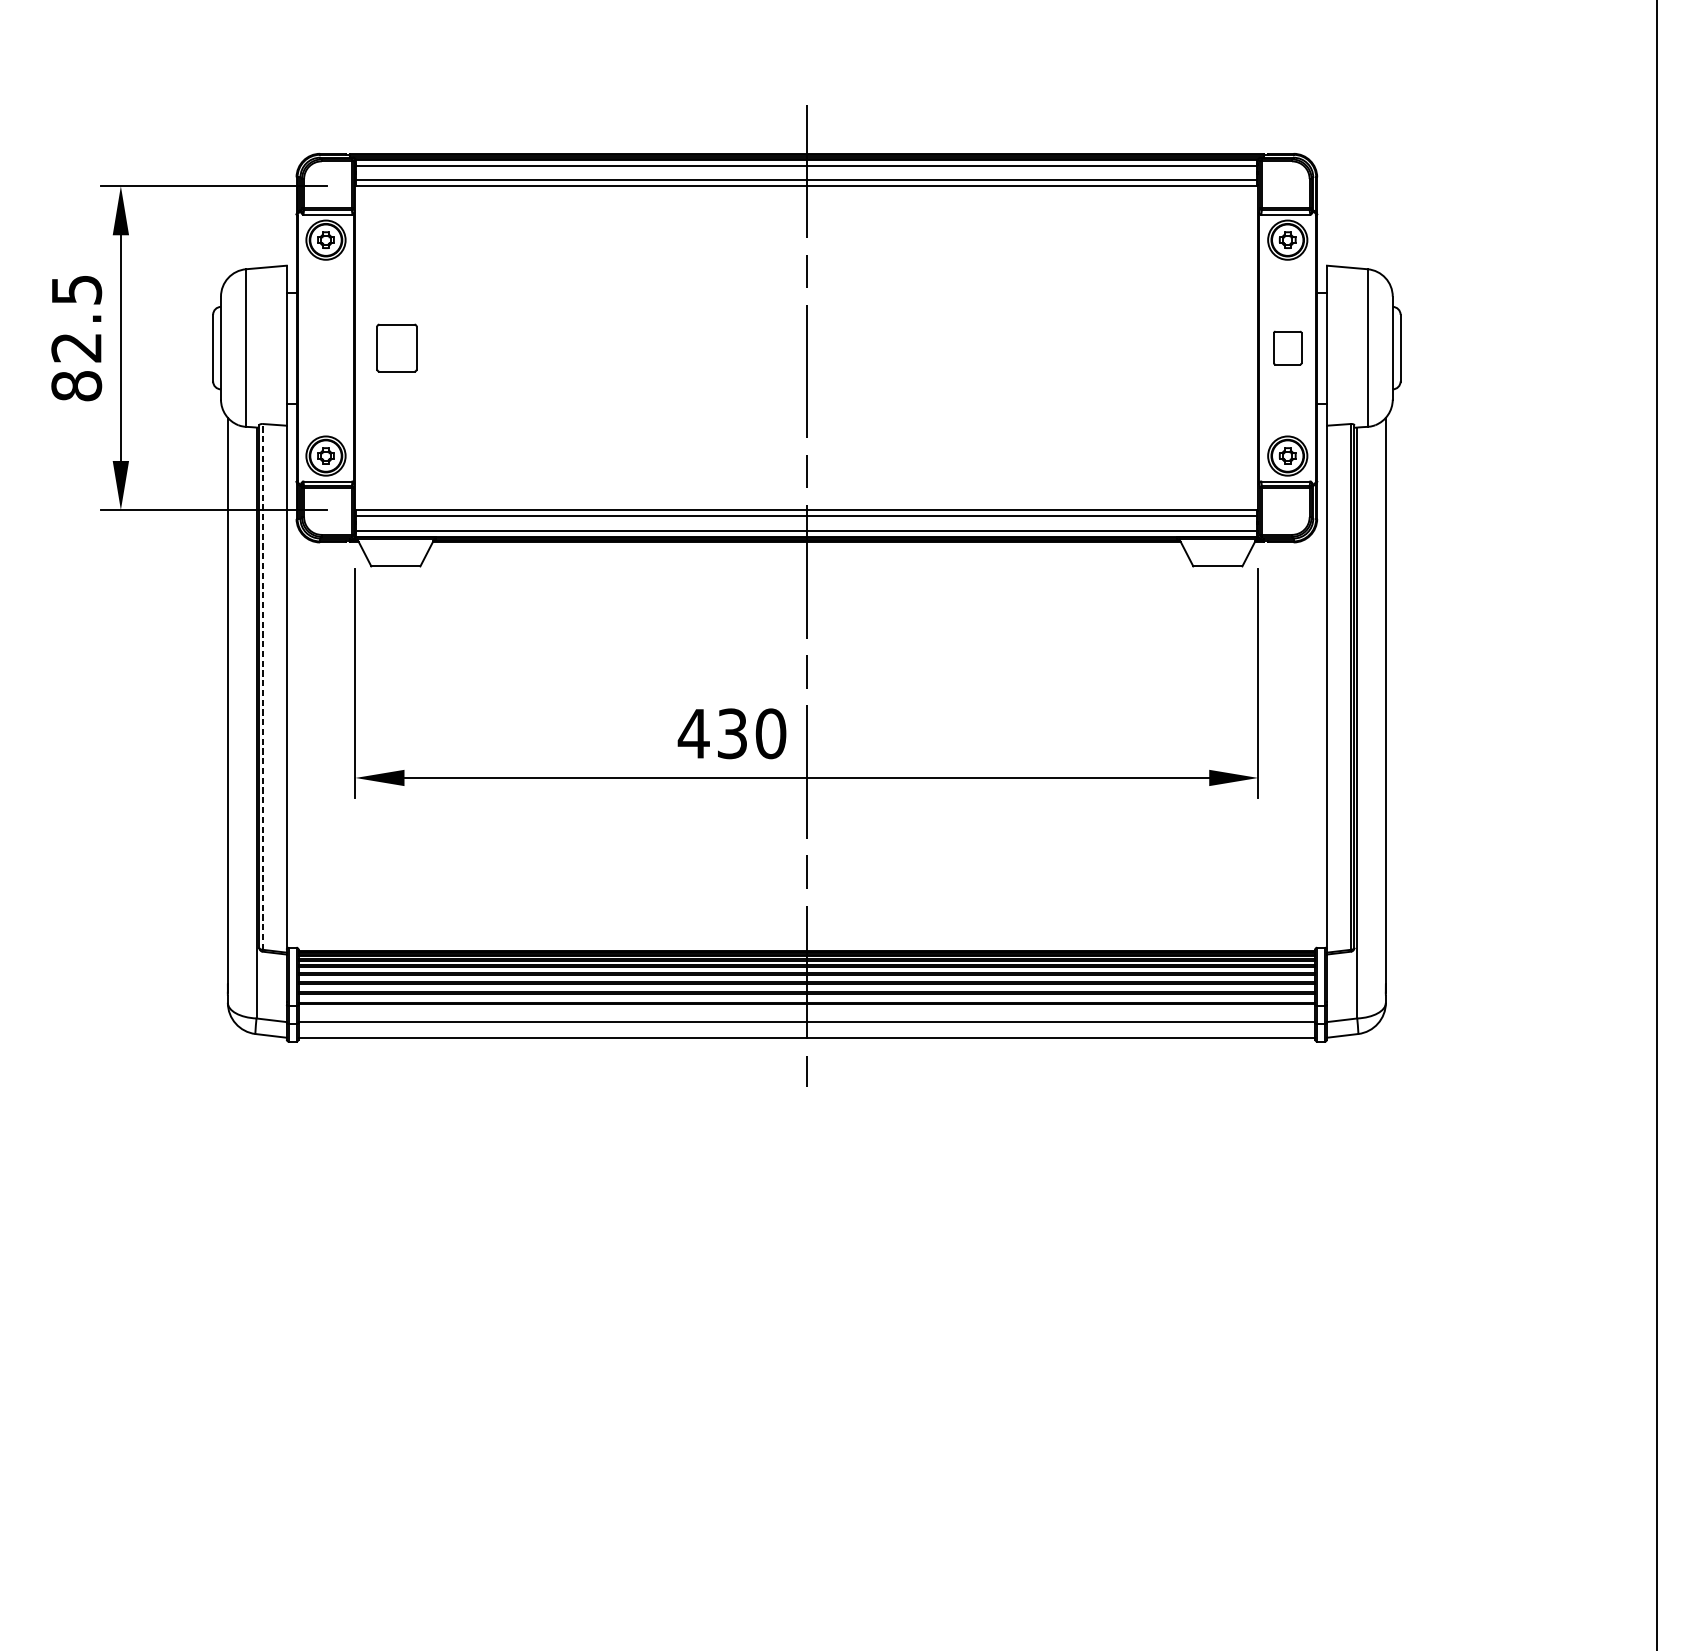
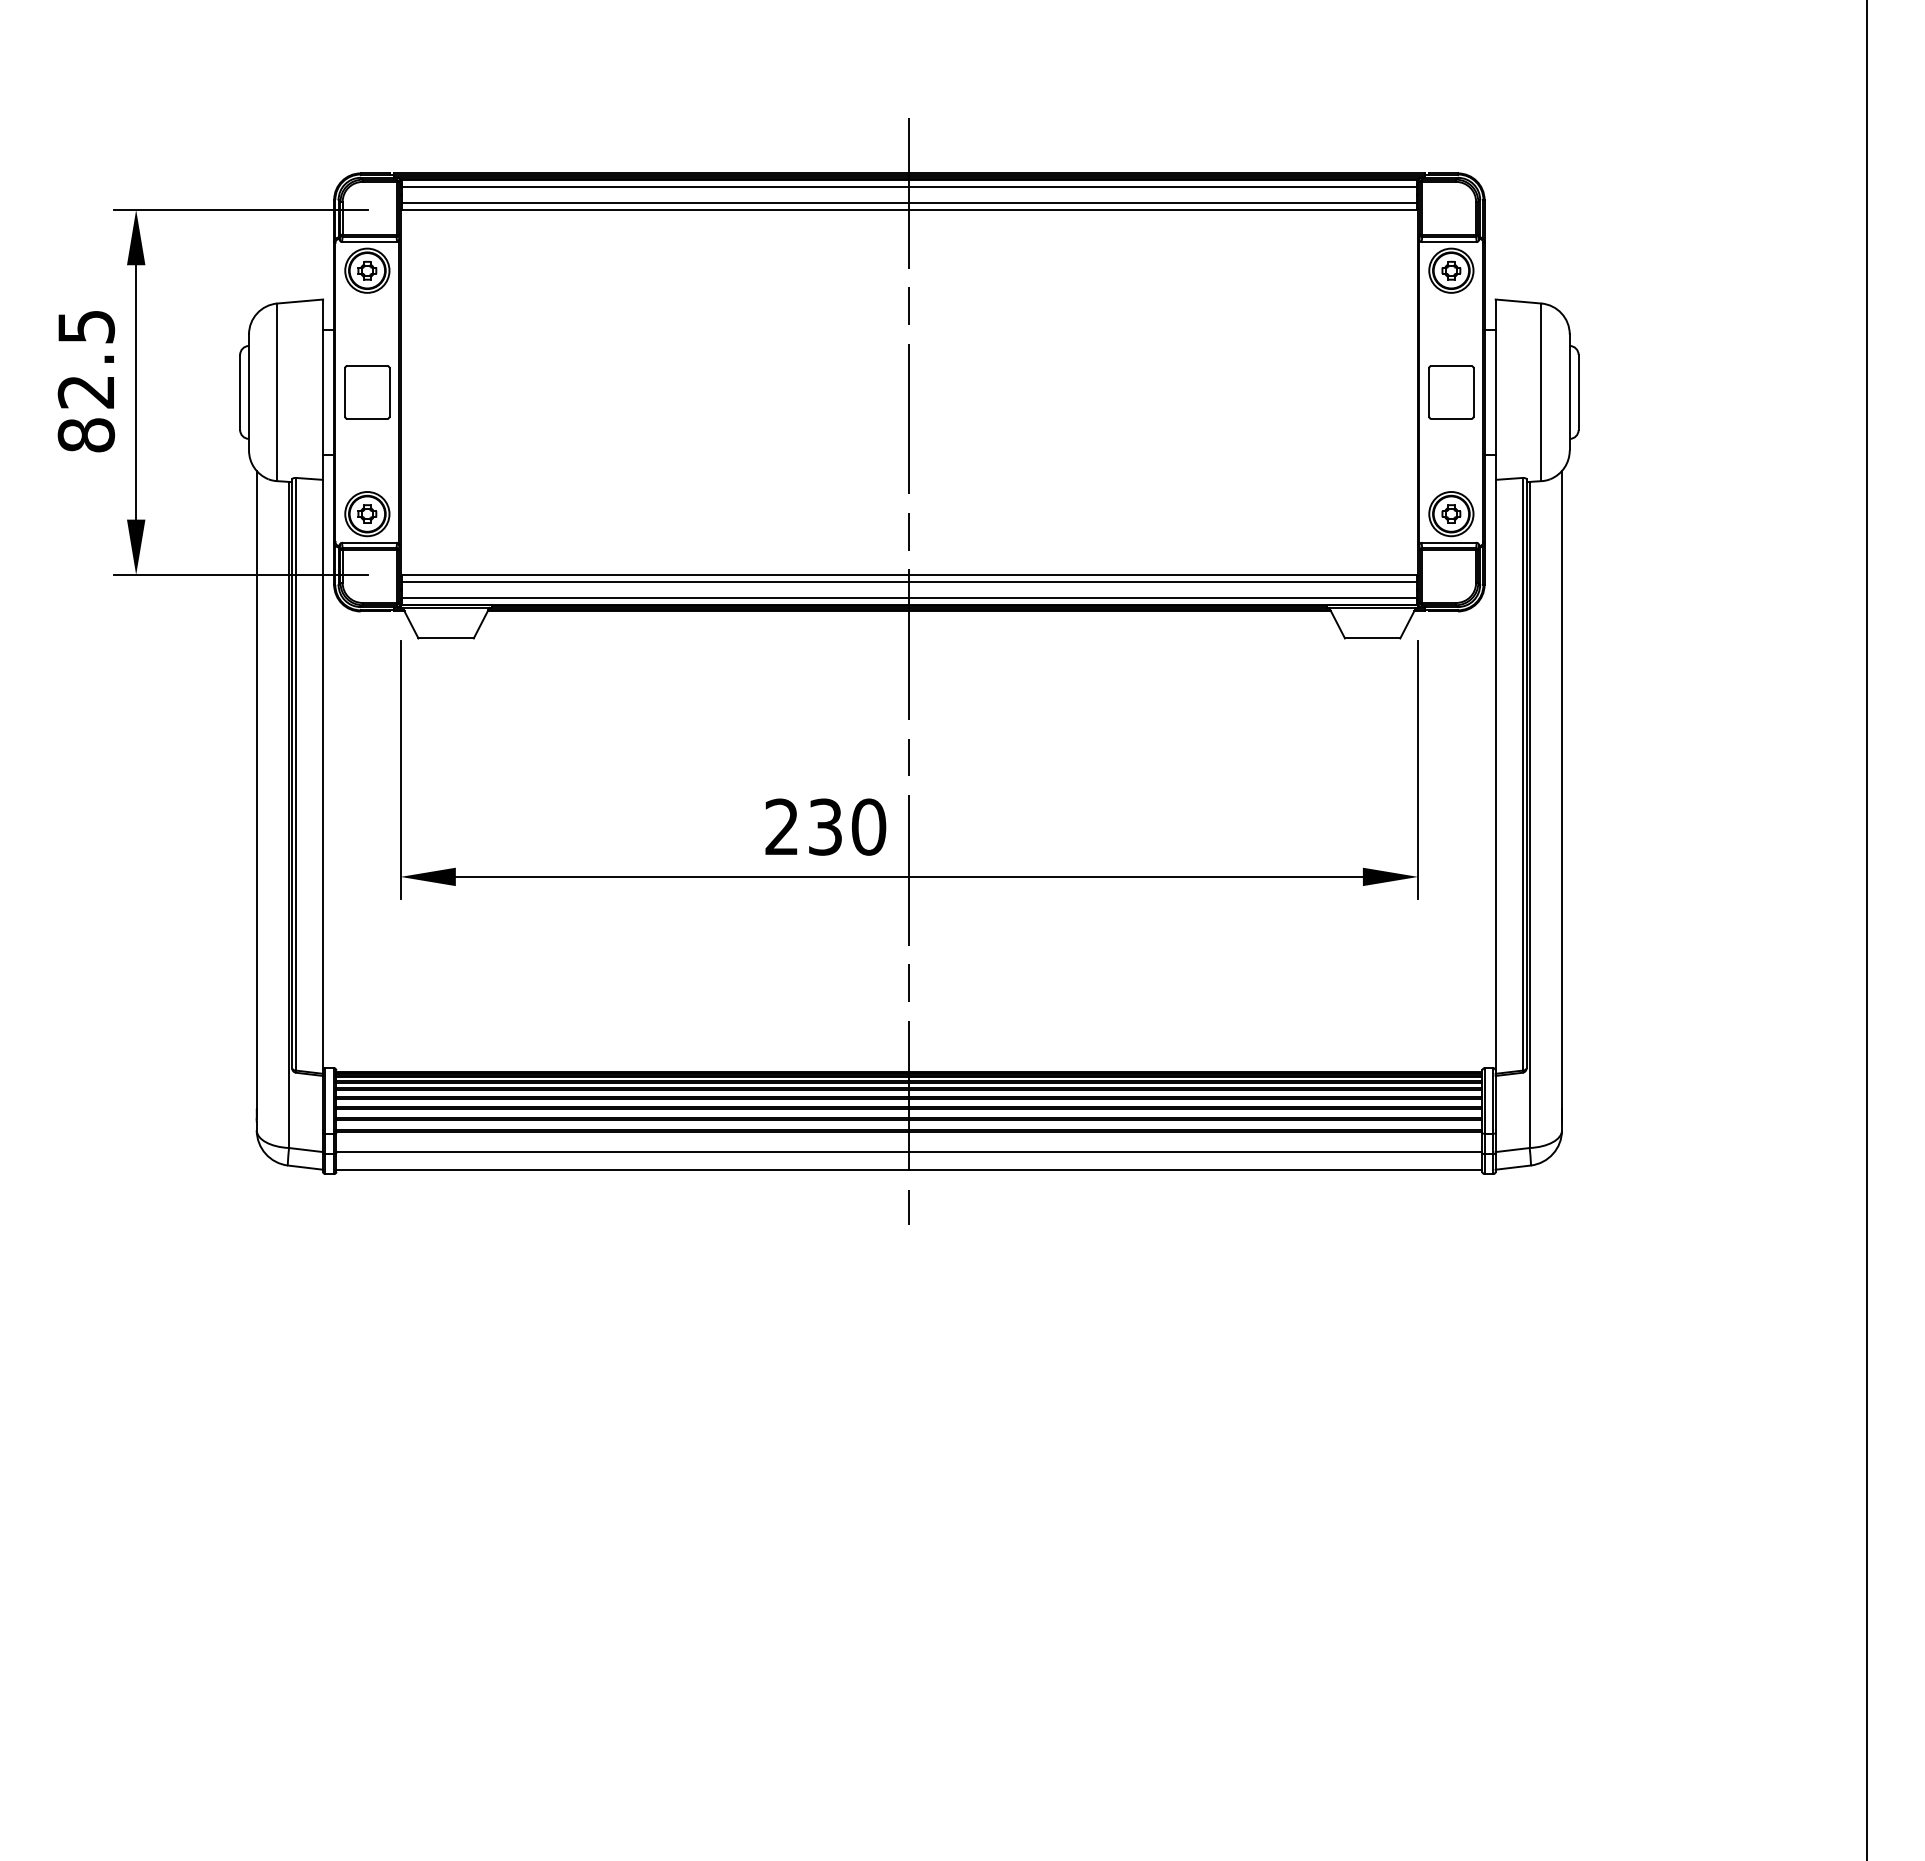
part: (397, 348) -> (367, 392), moved
part: (1287, 348) -> (1451, 392), size x1.43
line: (263, 686) -> (296, 773), dashed -> solid
text: (693, 733) -> (781, 826), 430 -> 230

